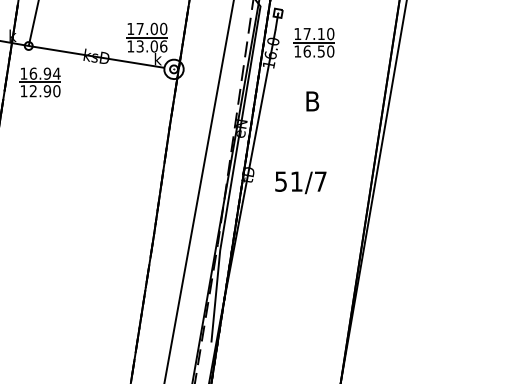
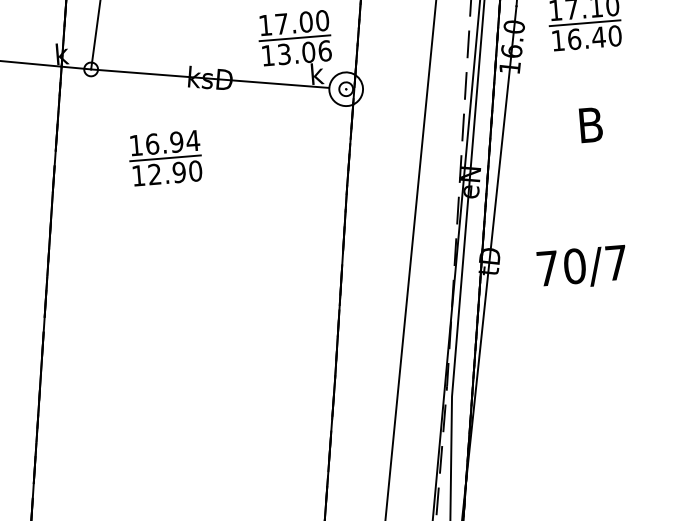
text: (321, 51) -> (599, 37), 16.50 -> 16.40
part: (39, 82) -> (164, 158), moved
text: (288, 181) -> (560, 267), 51/7 -> 70/7

